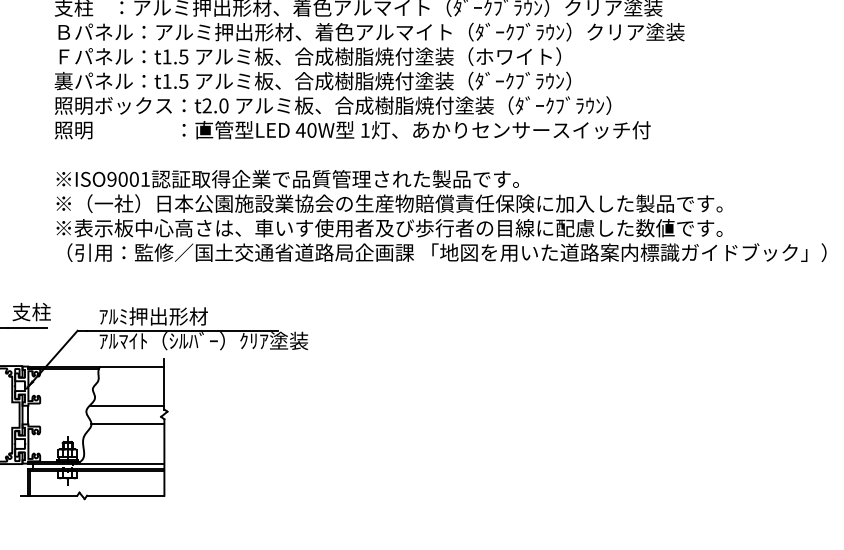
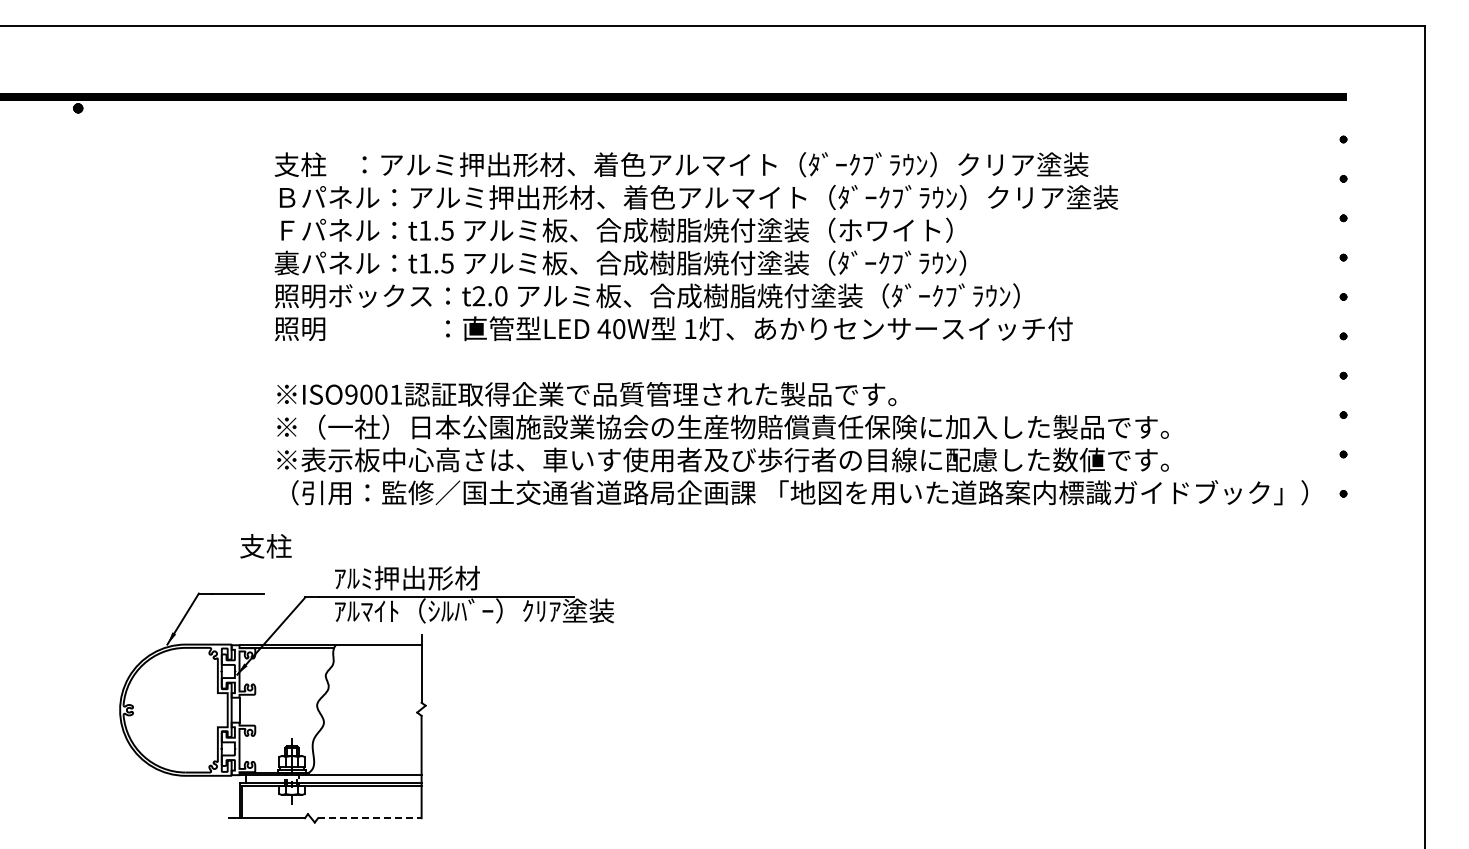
text: (31, 312) -> (265, 546), moved
line: (126, 405) -> (371, 697), removed
line: (127, 424) -> (372, 722), removed
line: (125, 495) -> (369, 818), solid -> dashed

